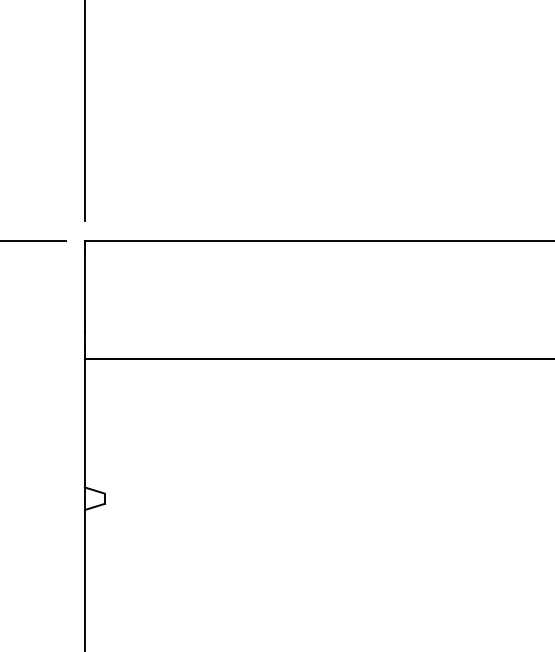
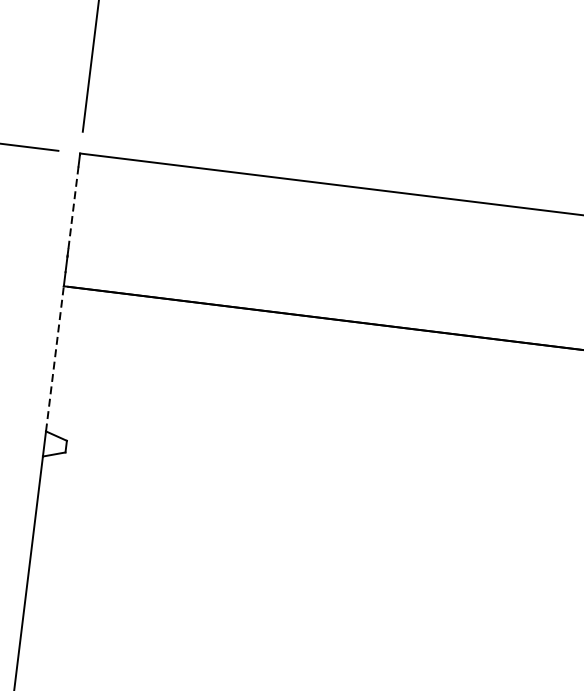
line: (85, 288) -> (73, 207), solid -> dashed
line: (85, 423) -> (55, 359), solid -> dashed

